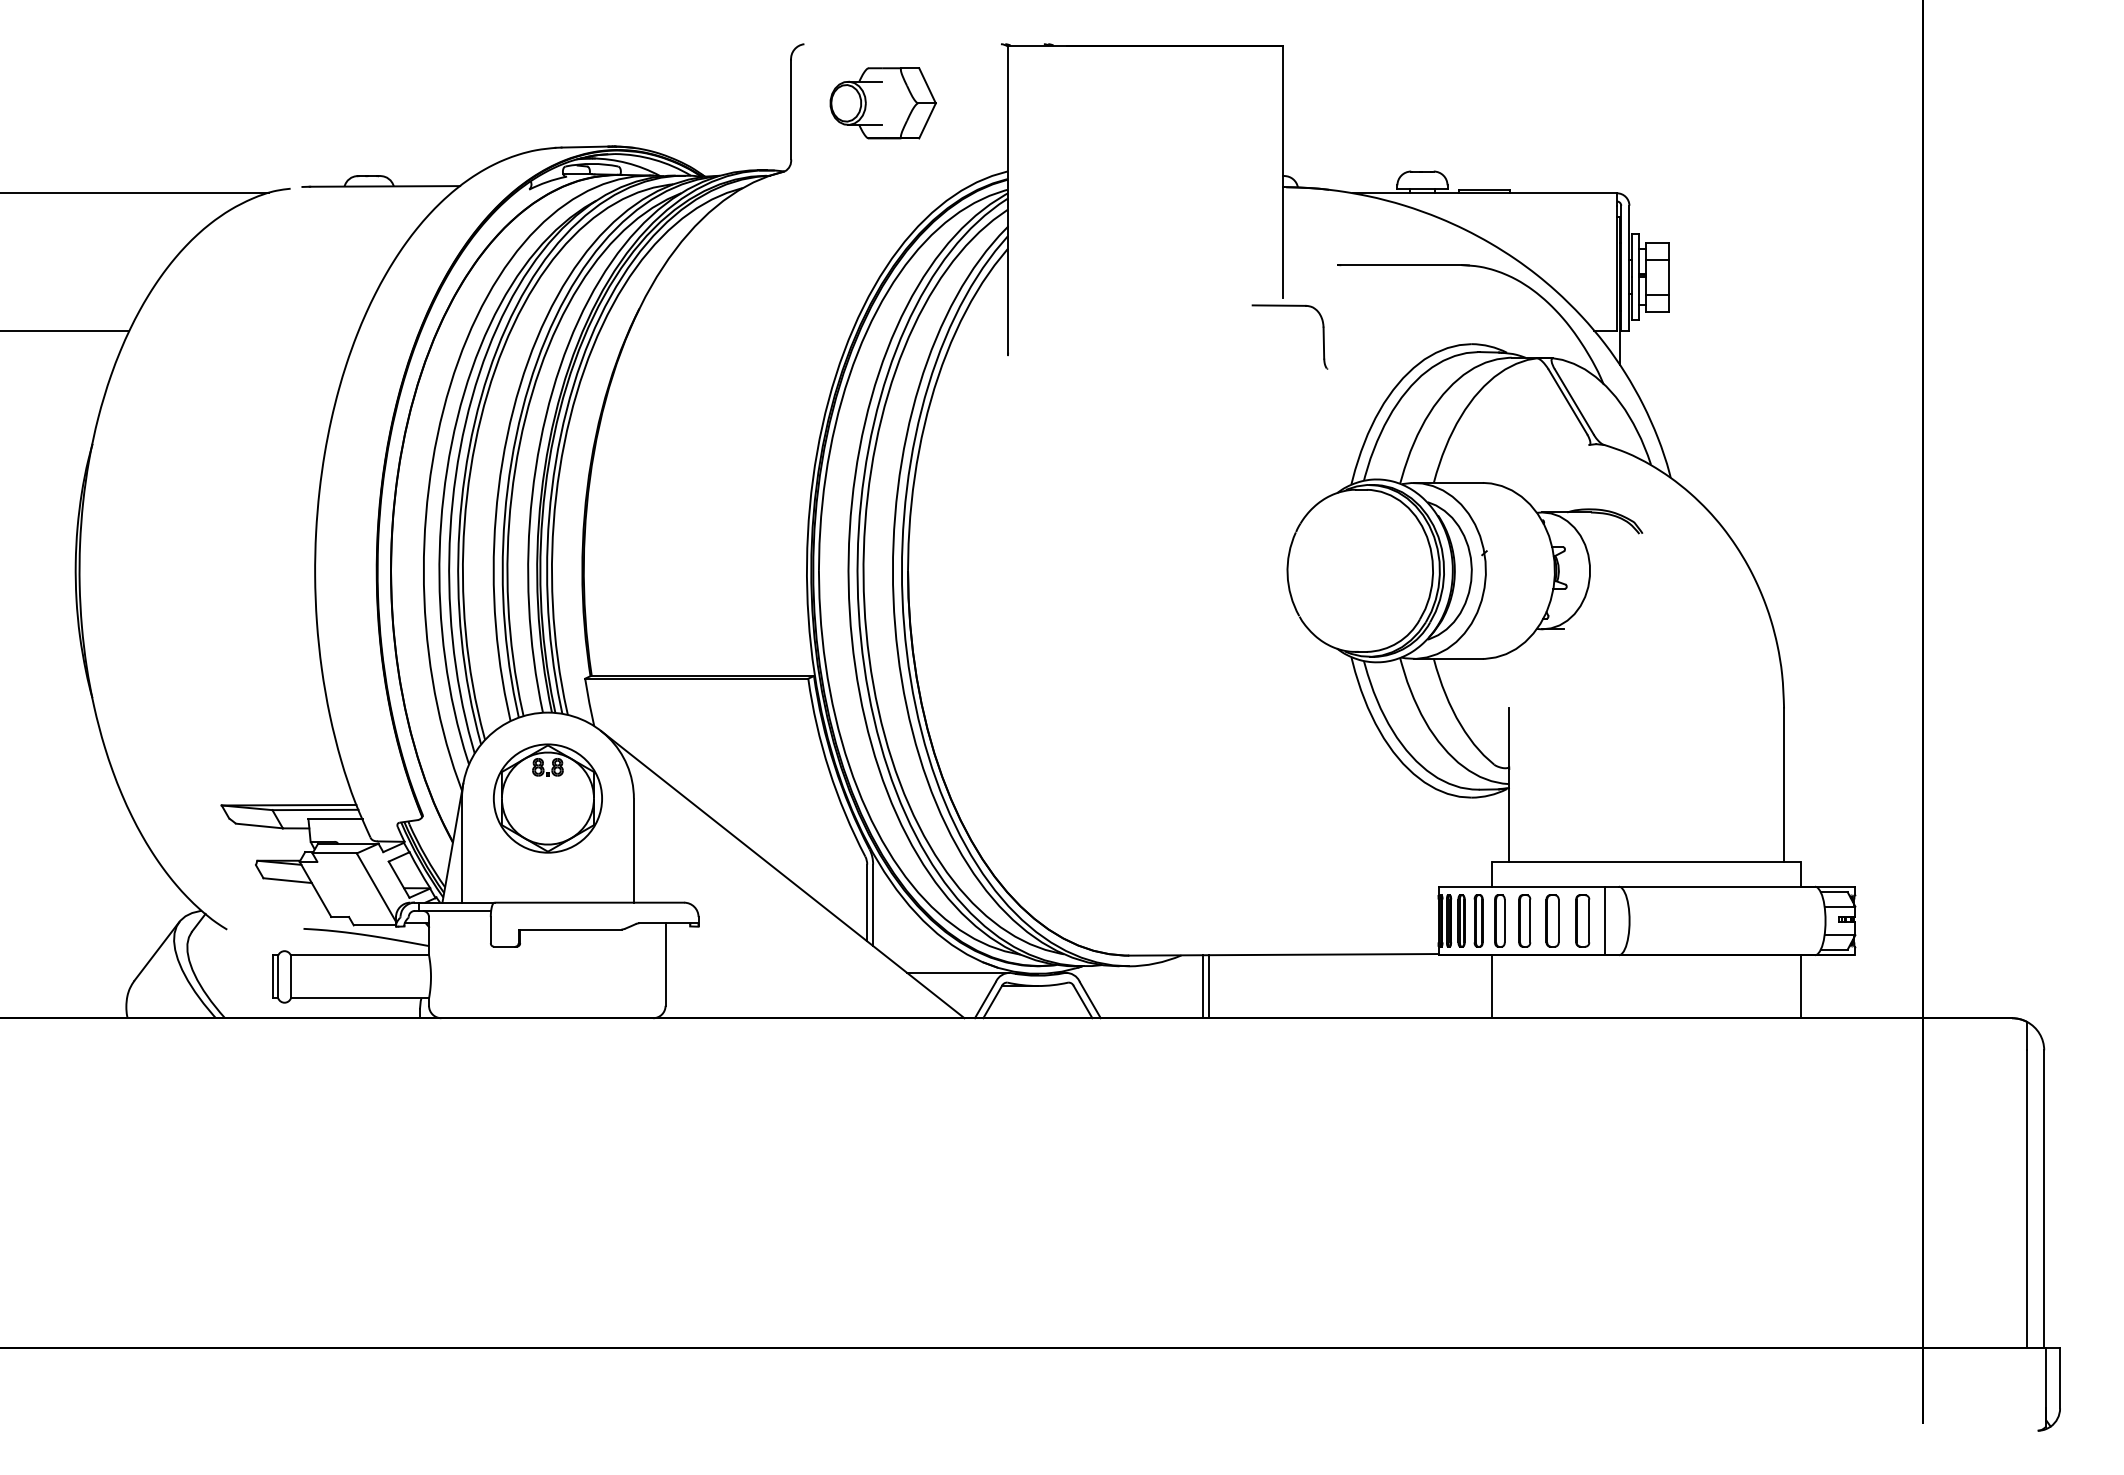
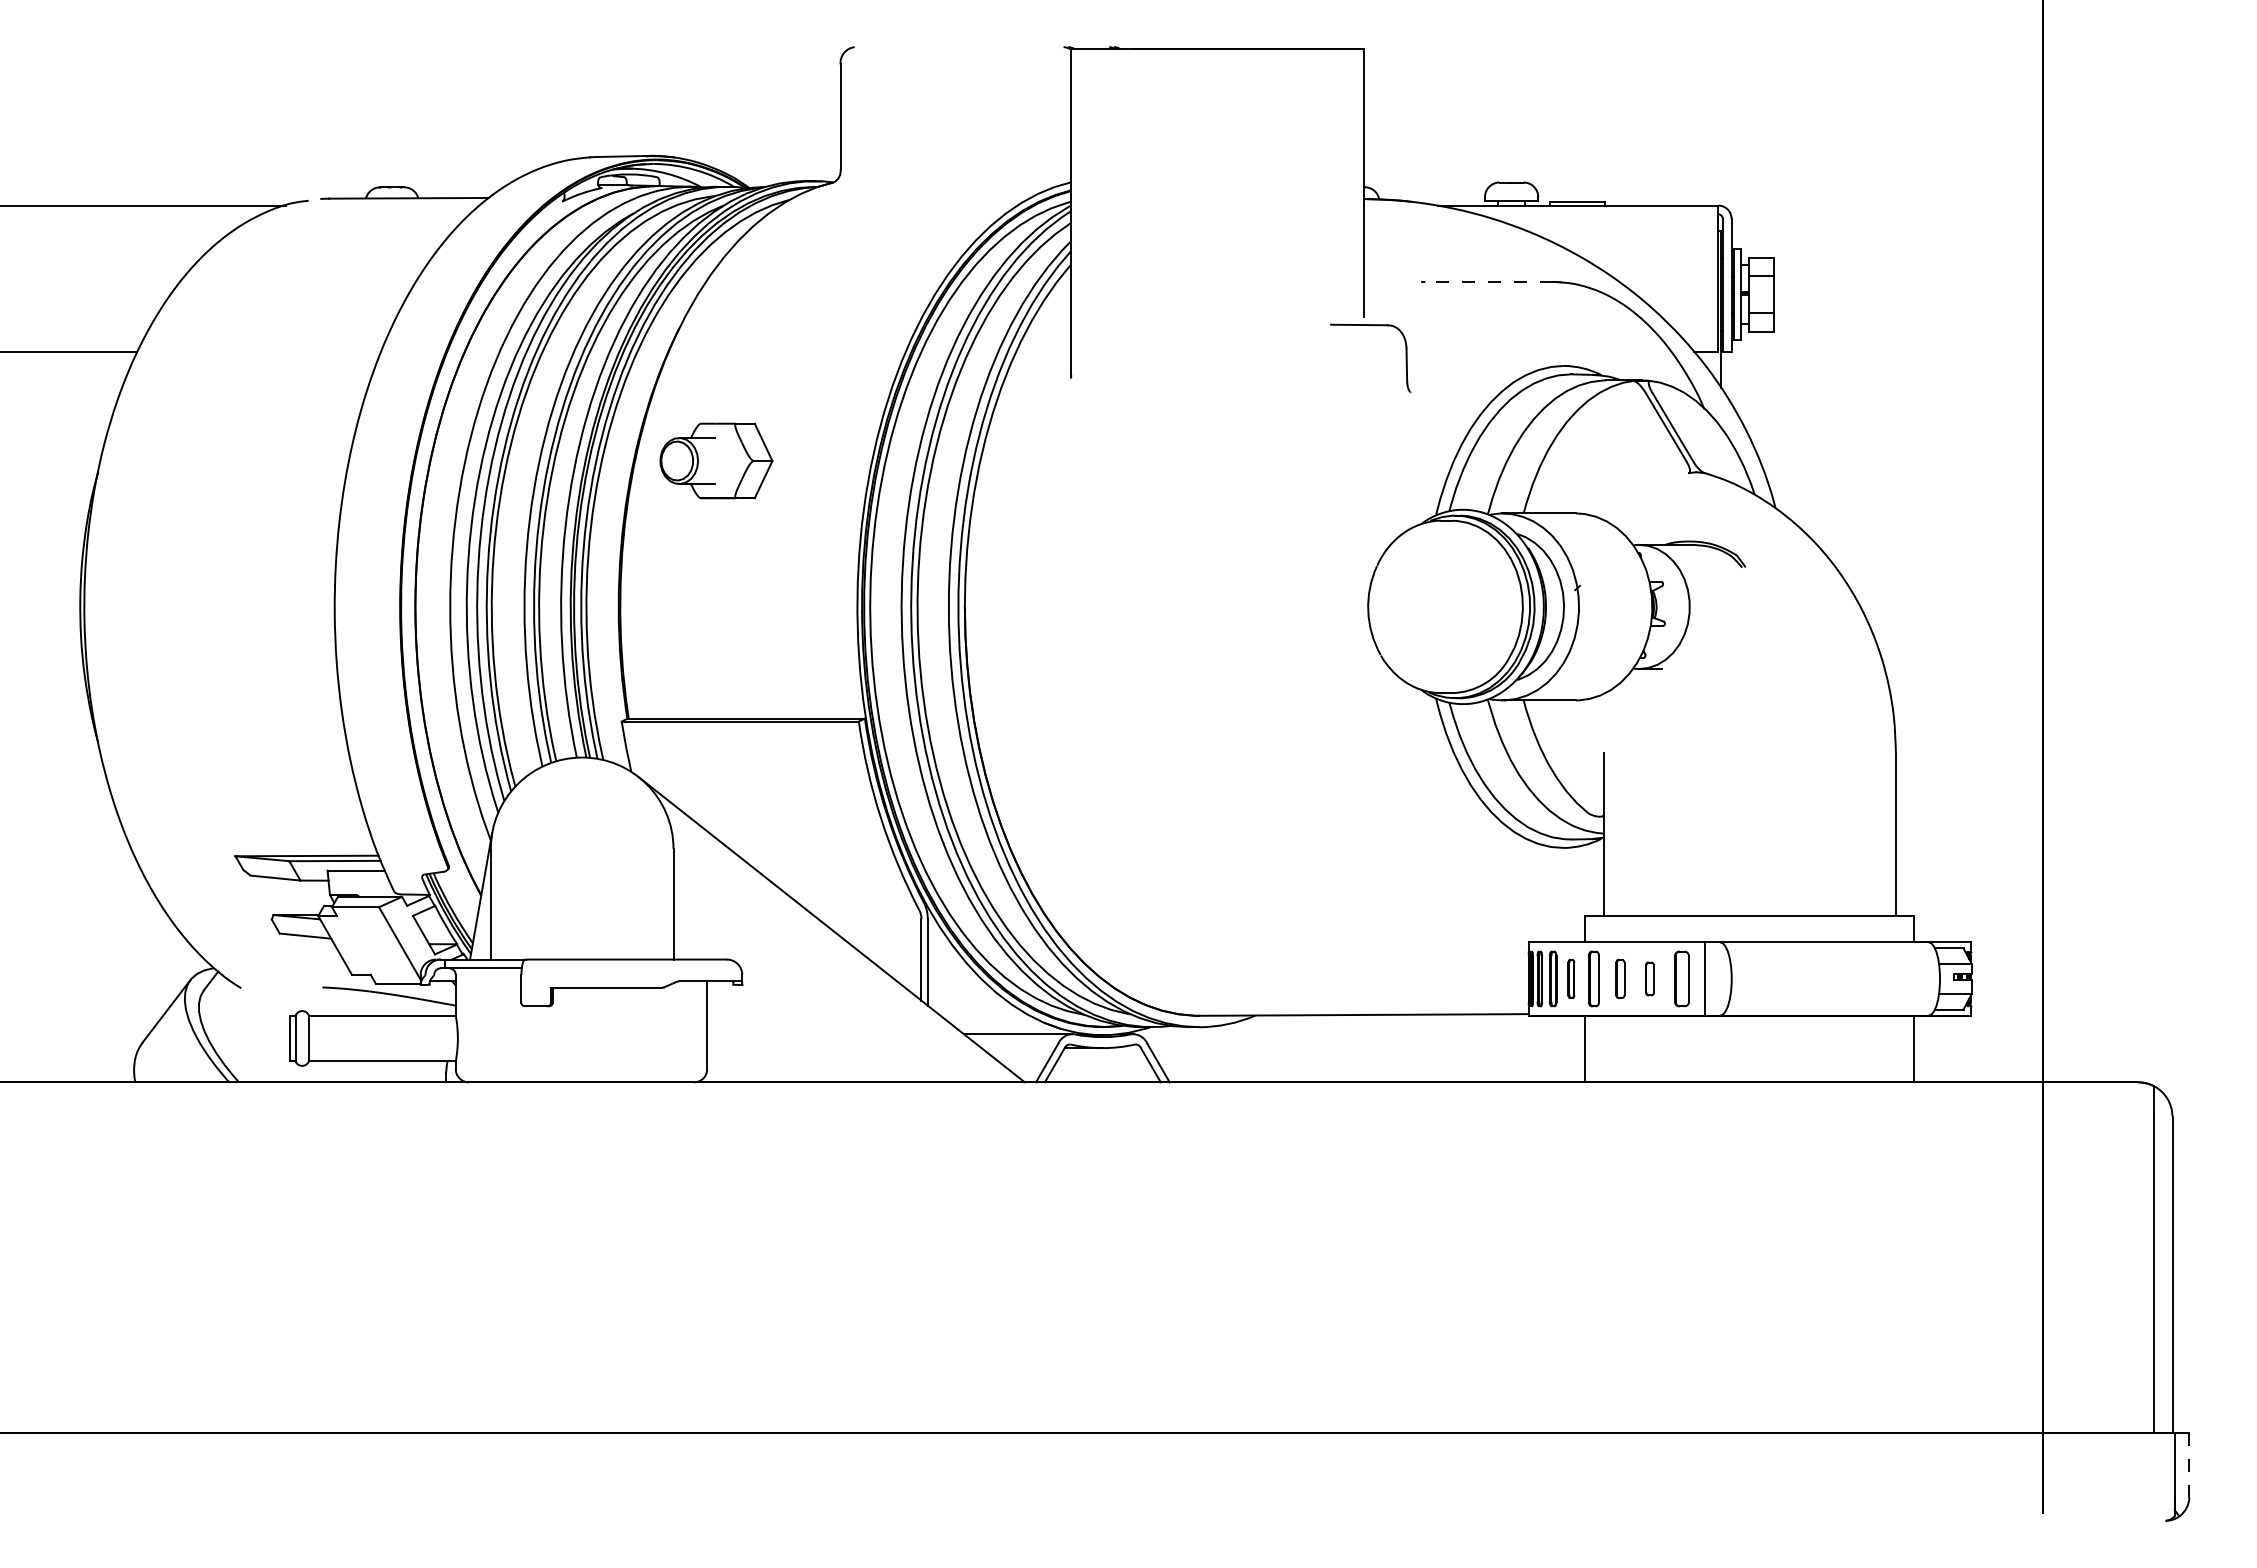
part: (883, 102) -> (716, 460), moved
line: (1398, 264) -> (1486, 281), solid -> dashed
part: (547, 798) -> (581, 848), removed
part: (1478, 920) -> (1571, 978), size x0.7
part: (1524, 920) -> (1620, 978), size x0.7
part: (1552, 920) -> (1649, 978), size x0.6
line: (1203, 986) -> (1278, 1048), removed
line: (1208, 986) -> (1284, 1048), removed
line: (2060, 1378) -> (2189, 1465), solid -> dashed

